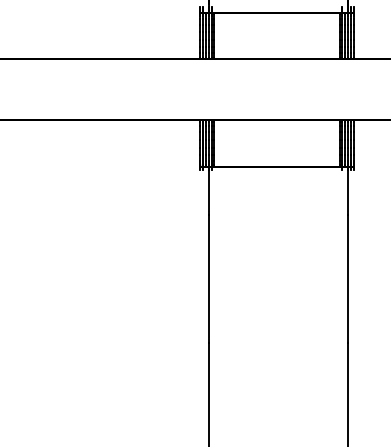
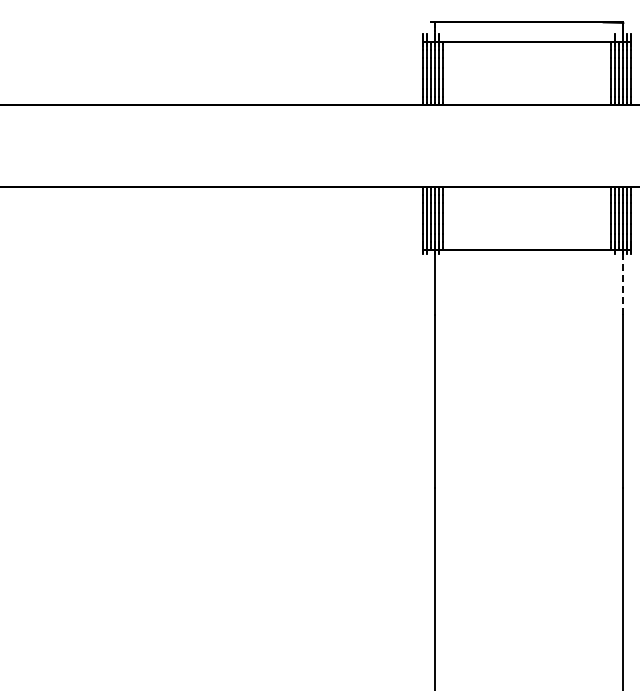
line: (348, 190) -> (623, 281), solid -> dashed

